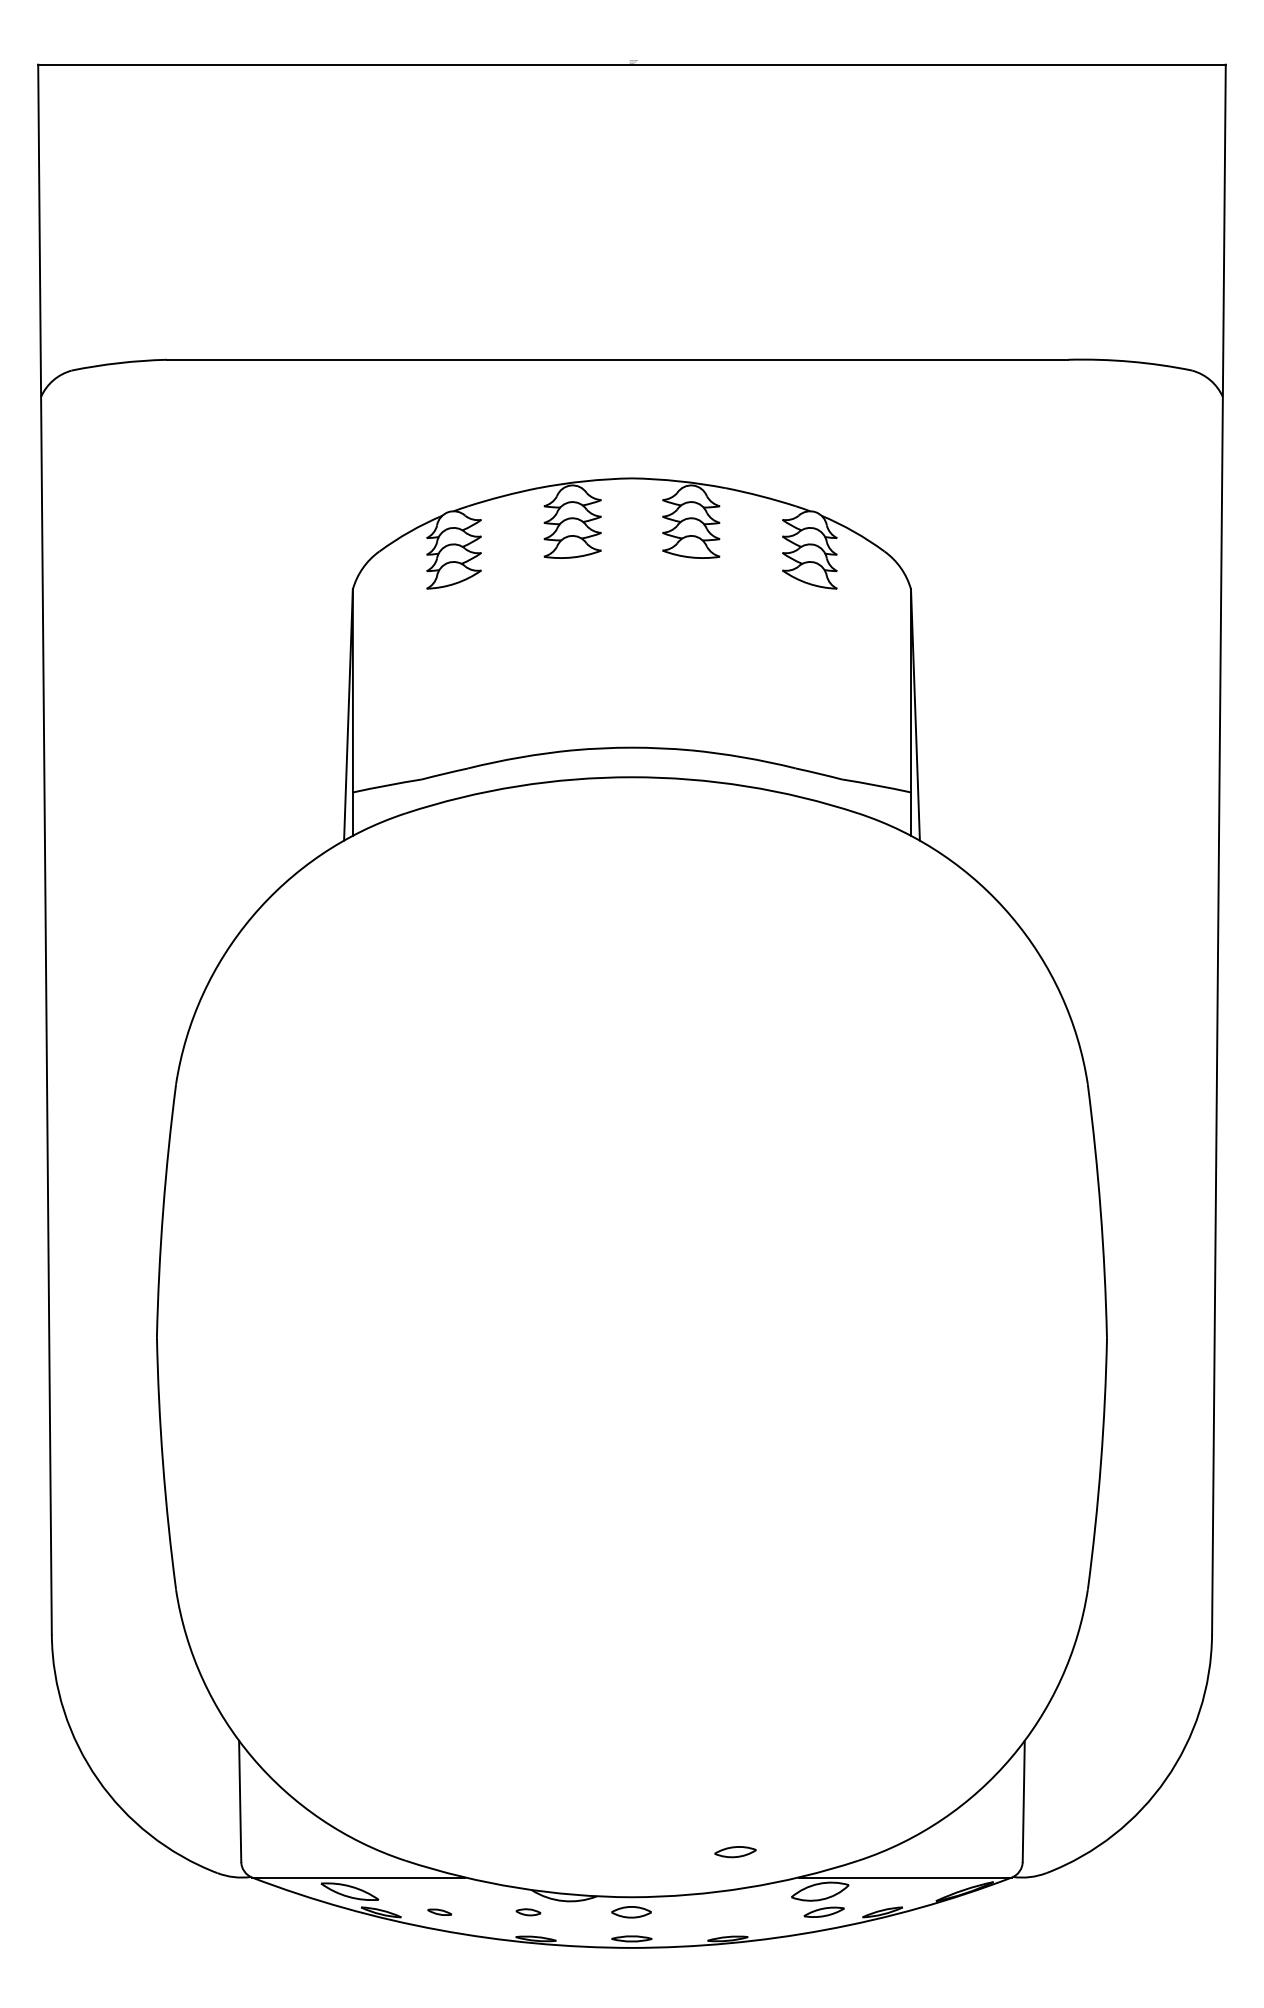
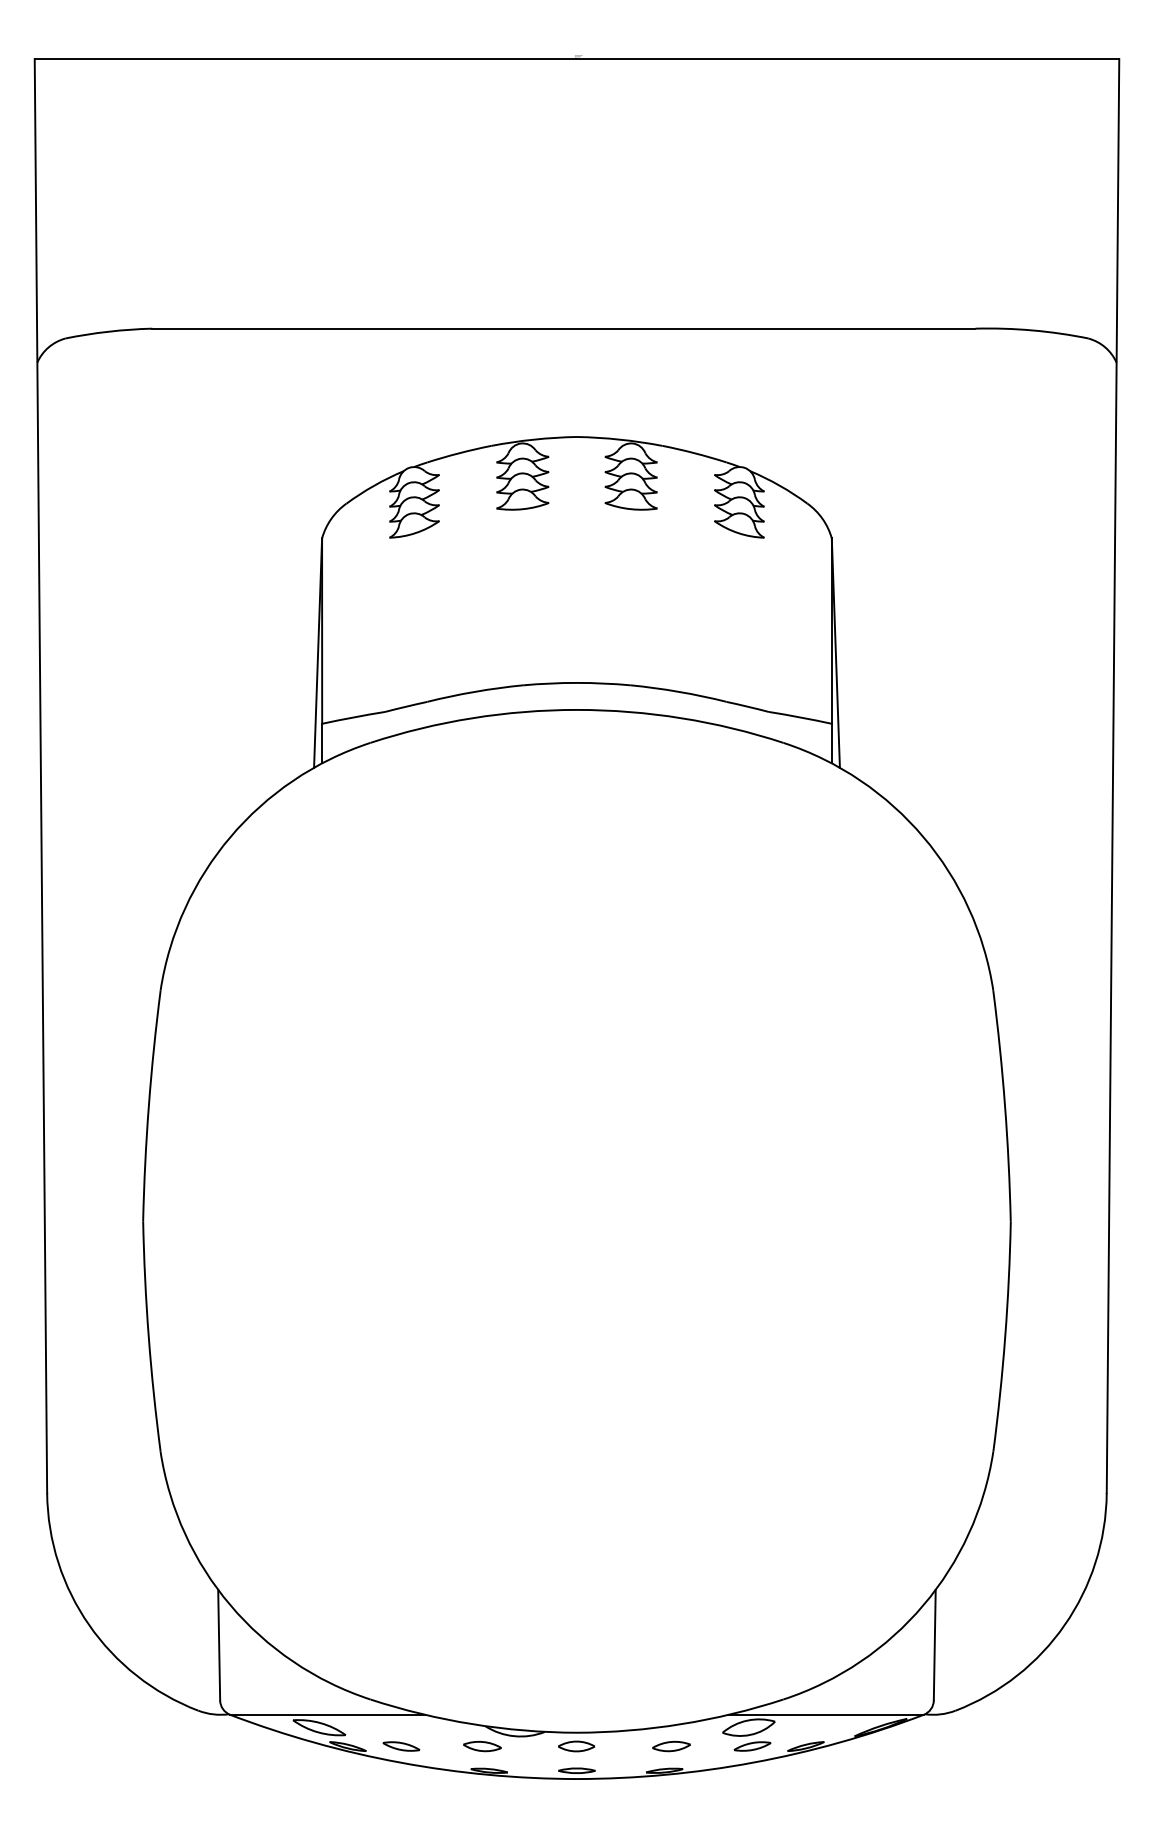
part: (735, 1852) -> (671, 1746), moved
part: (439, 1912) -> (401, 1746), size x1.67
part: (528, 1912) -> (482, 1746), size x1.67

